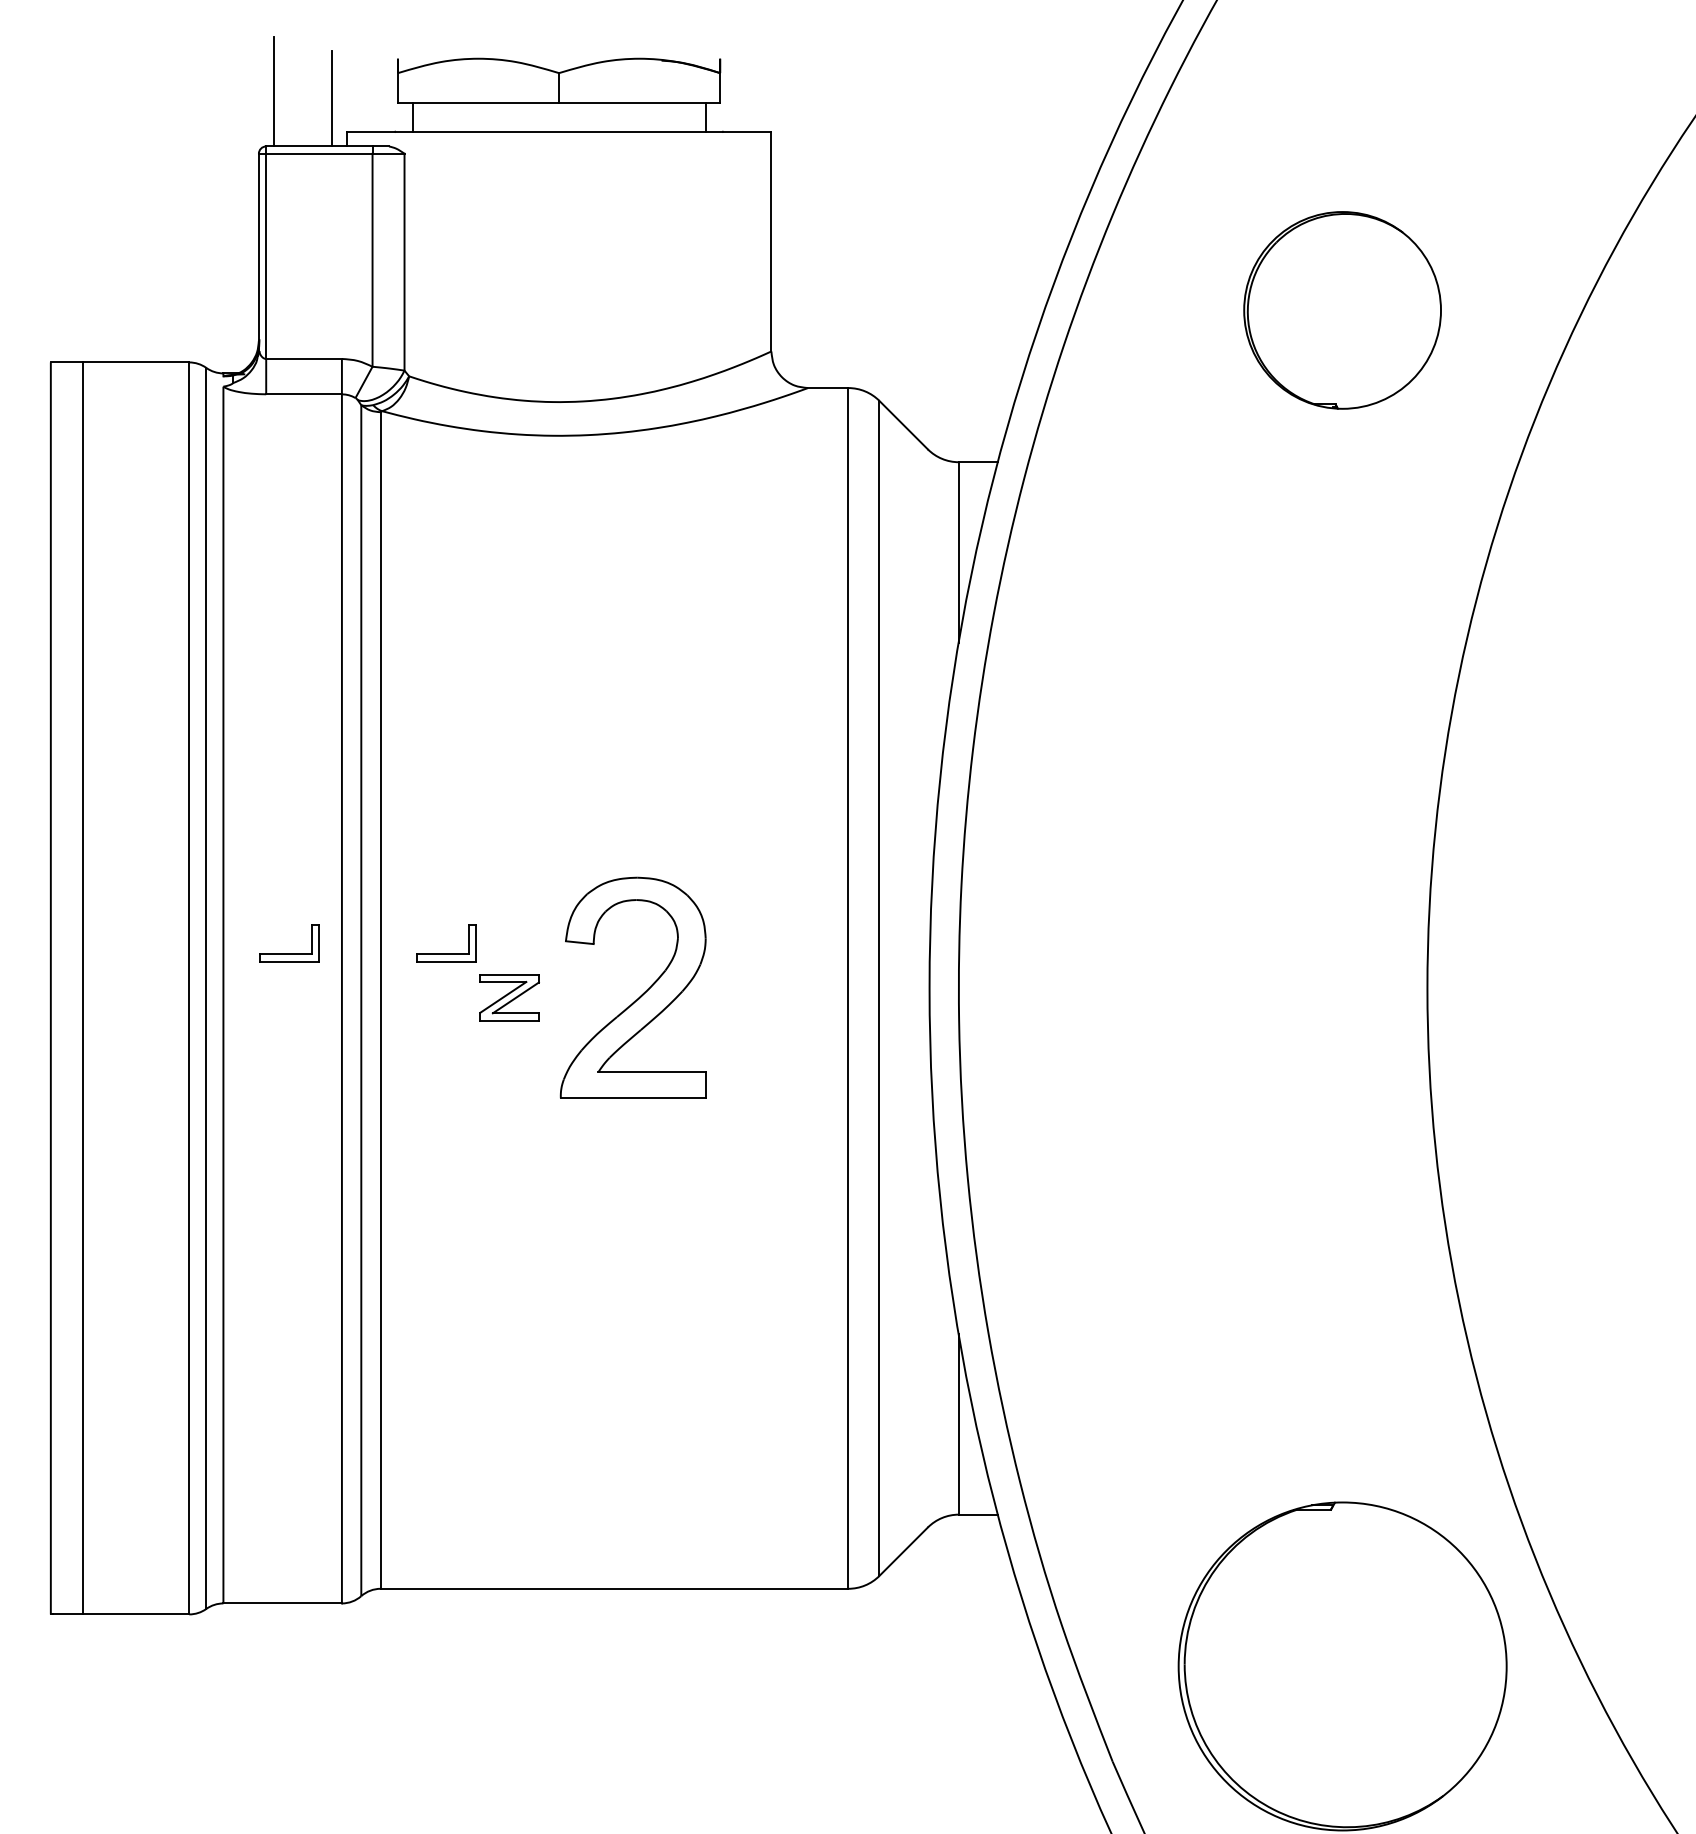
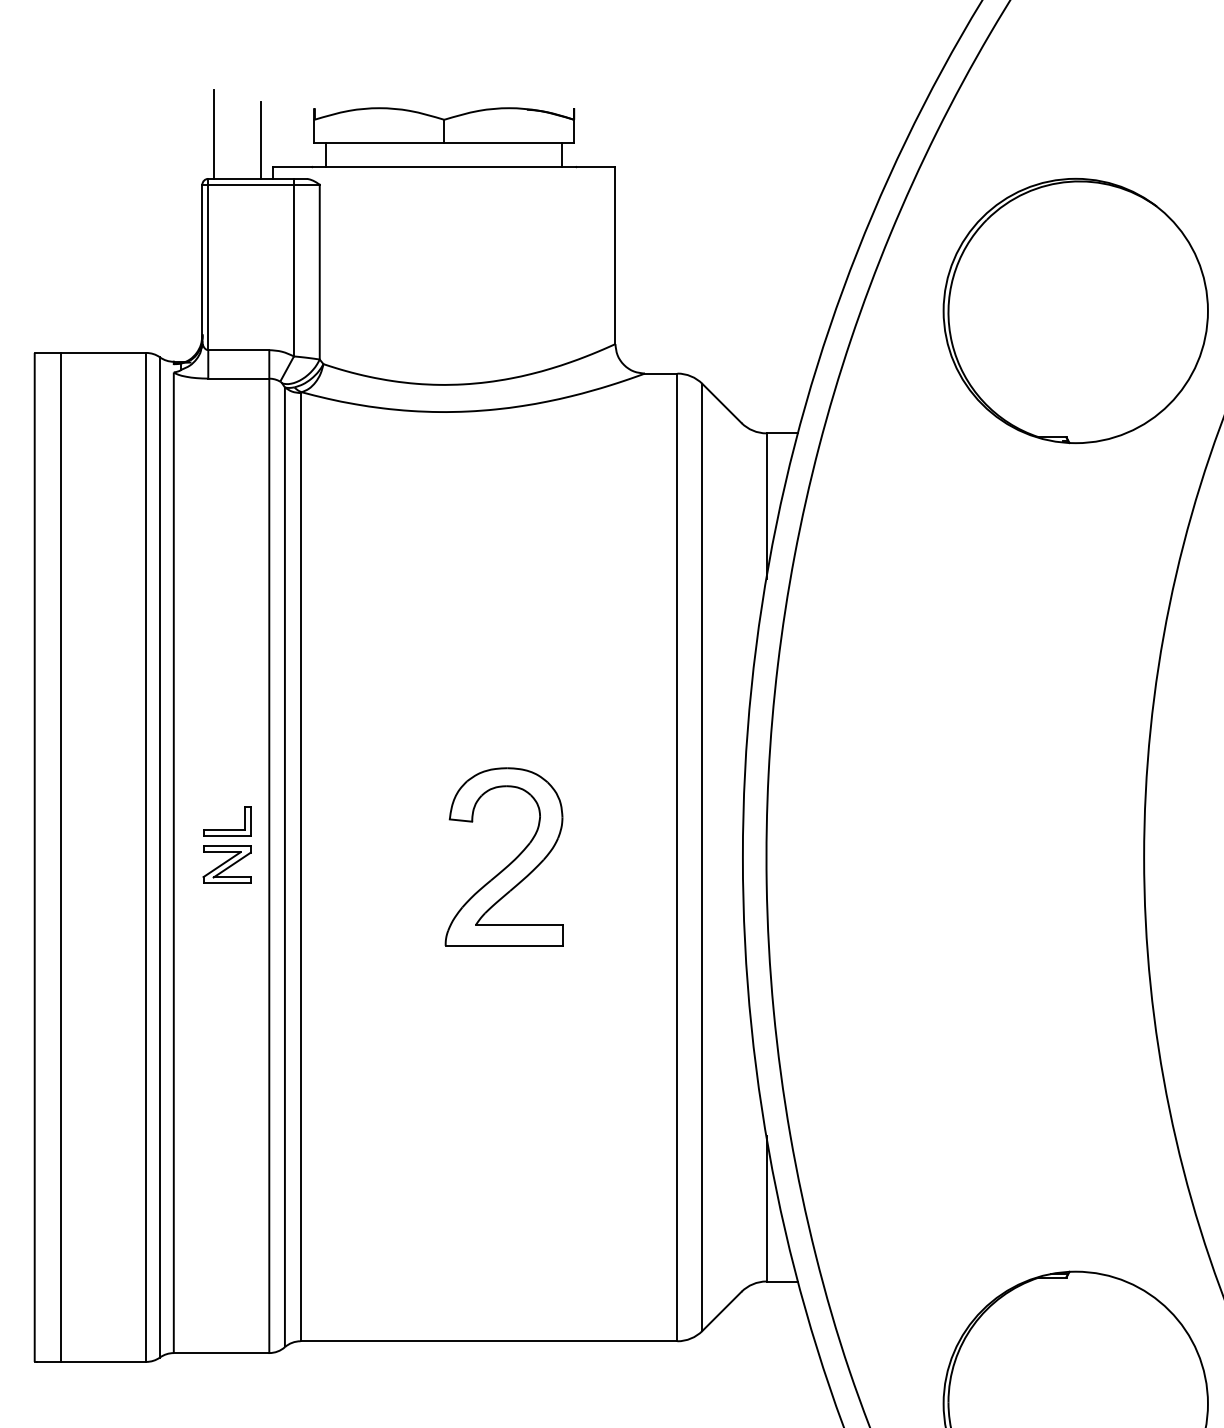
part: (1342, 310) -> (1075, 311), size x1.67
part: (446, 953) -> (353, 829), removed
part: (509, 997) -> (227, 864), moved

